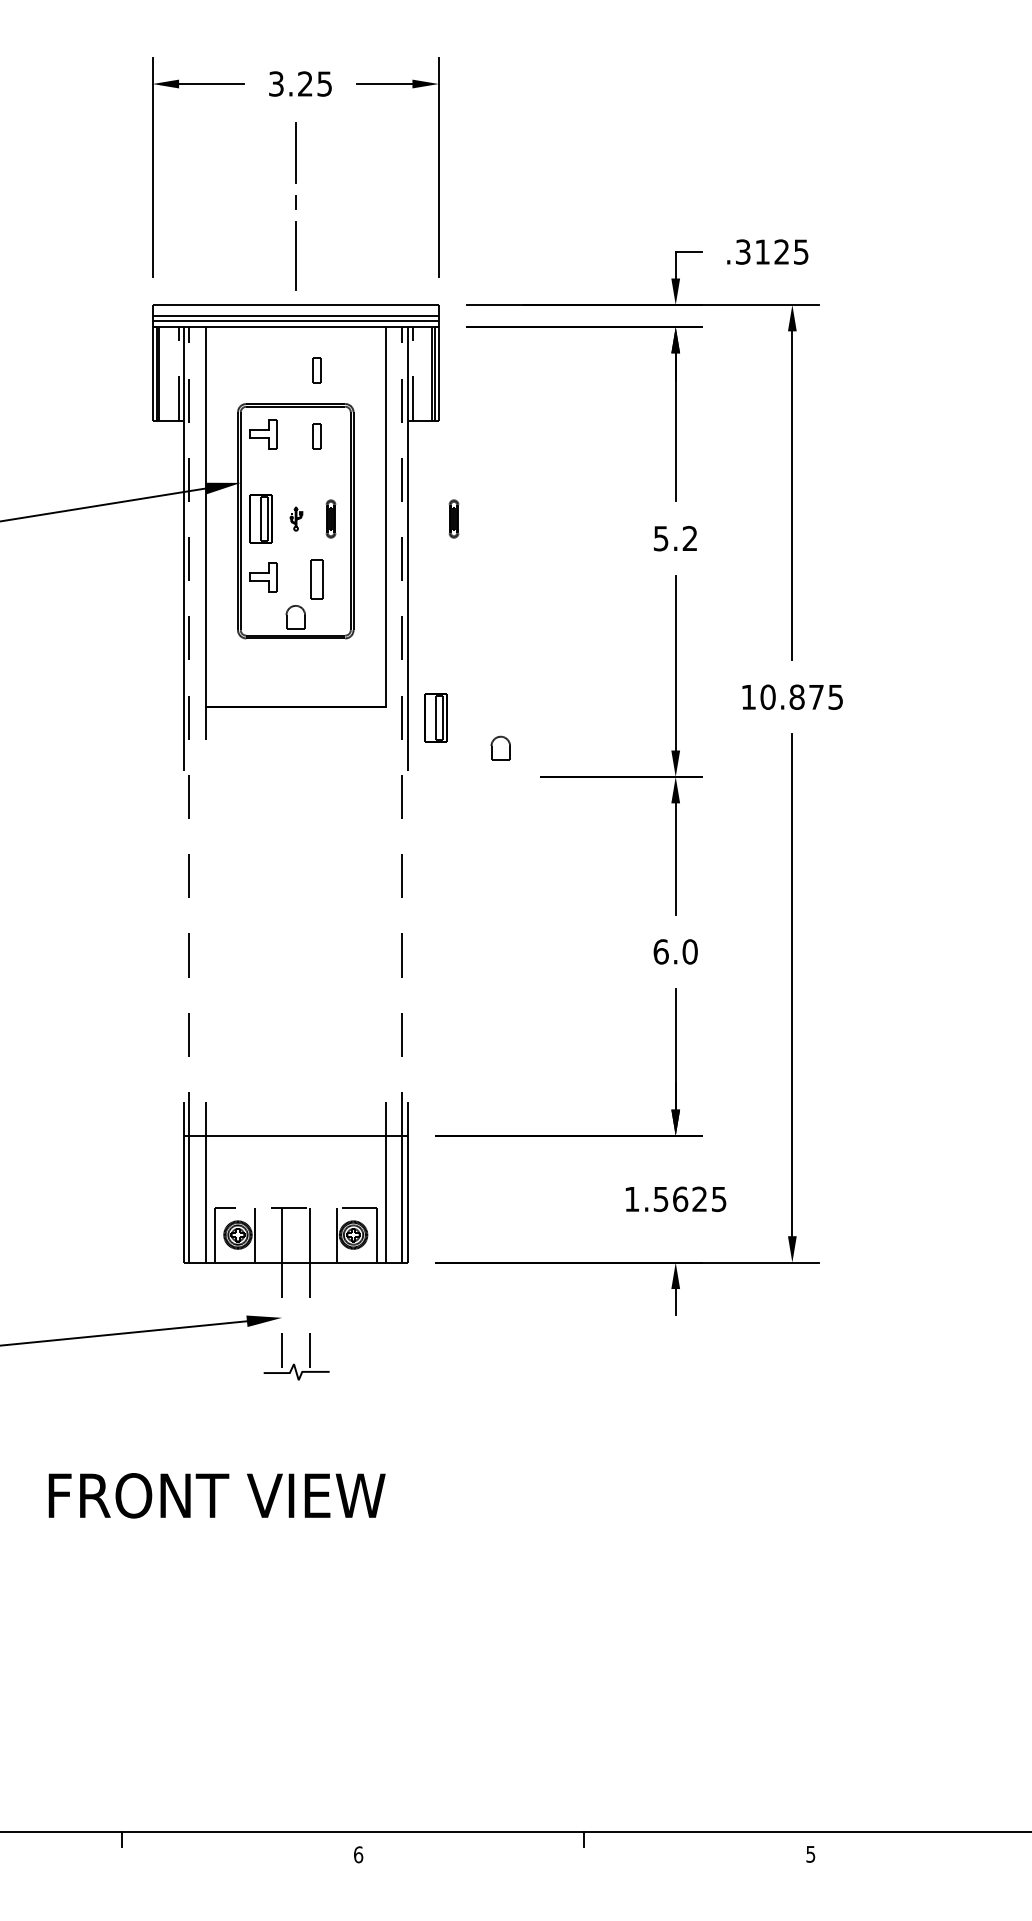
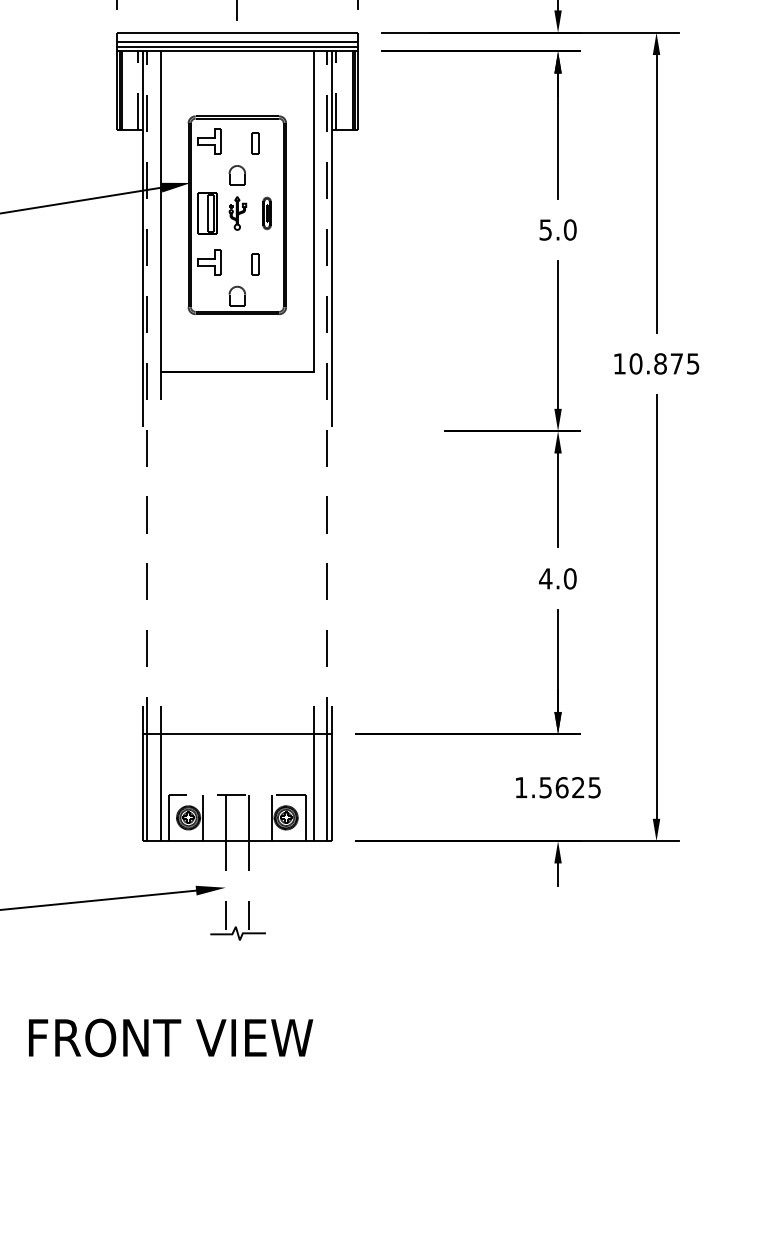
part: (316, 370) -> (254, 88), removed
part: (296, 518) -> (237, 213), size x1.67
part: (453, 518) -> (370, 213), removed
text: (689, 538) -> (569, 229), 5.2 -> 5.0
part: (316, 579) -> (254, 264), size x0.62
part: (435, 717) -> (355, 380), removed
part: (500, 747) -> (237, 175), moved
text: (661, 951) -> (546, 578), 6.0 -> 4.0

